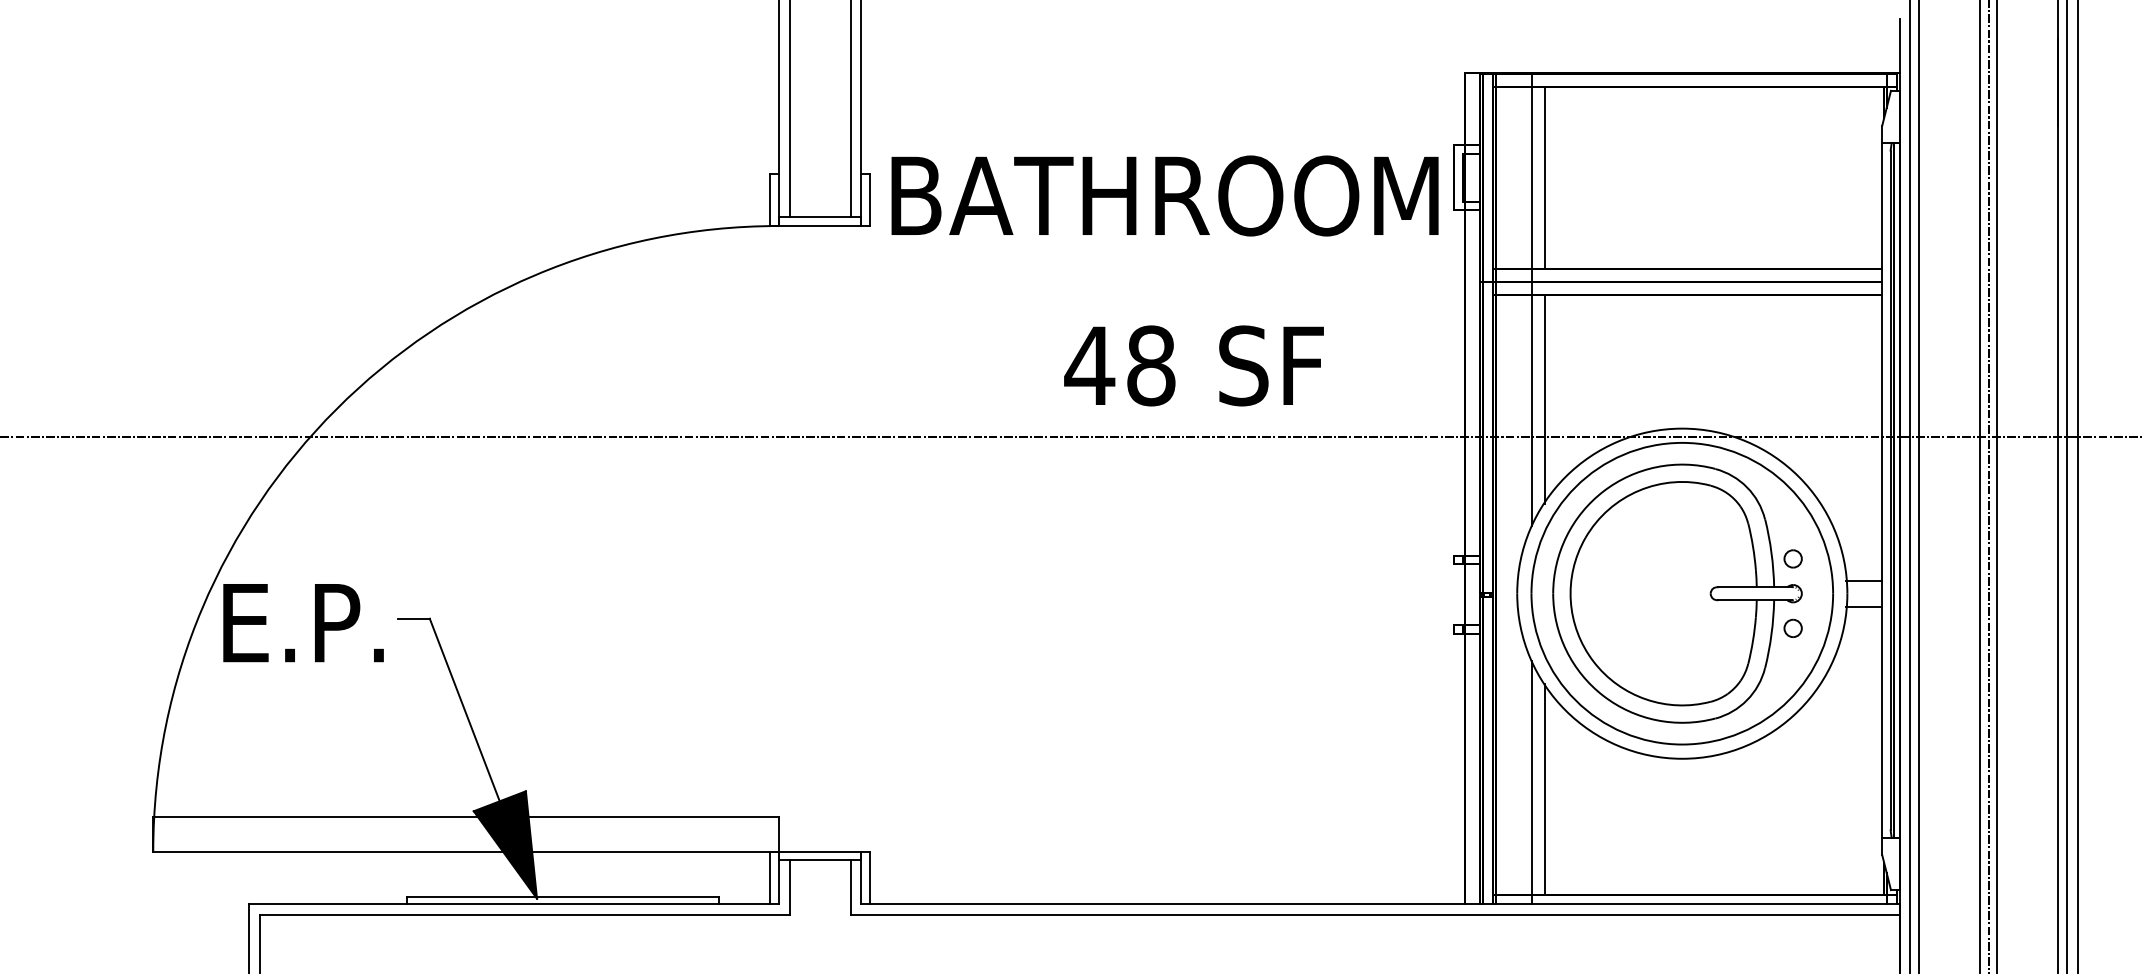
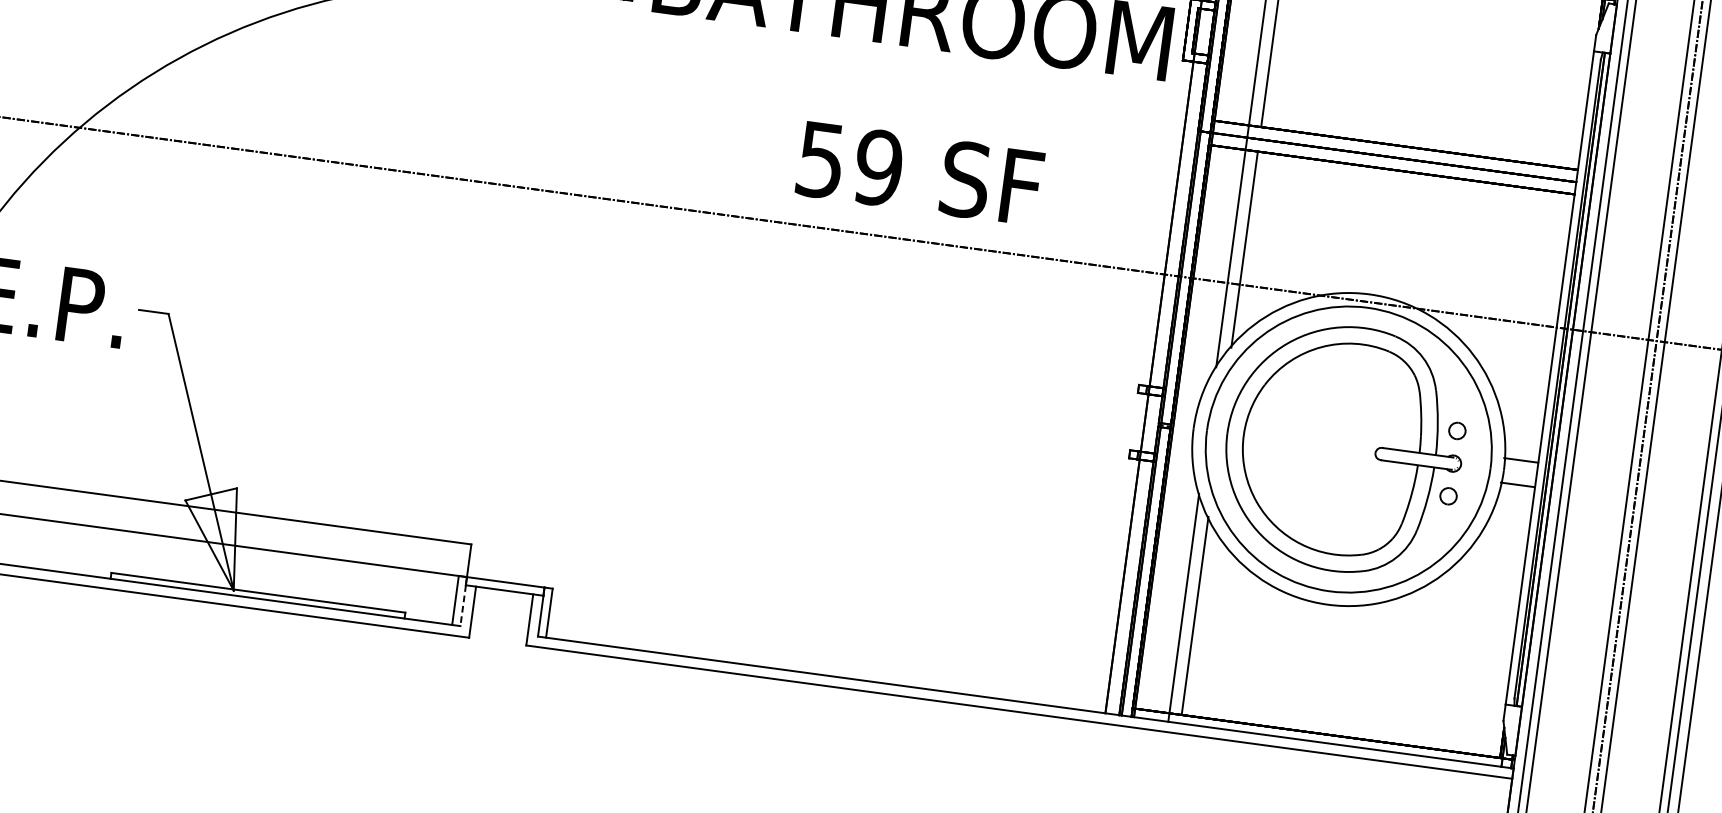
text: (1119, 365) -> (848, 163), 48 -> 59
fill: (505, 844) -> (211, 535), removed
line: (778, 881) -> (462, 605), solid -> dashed

